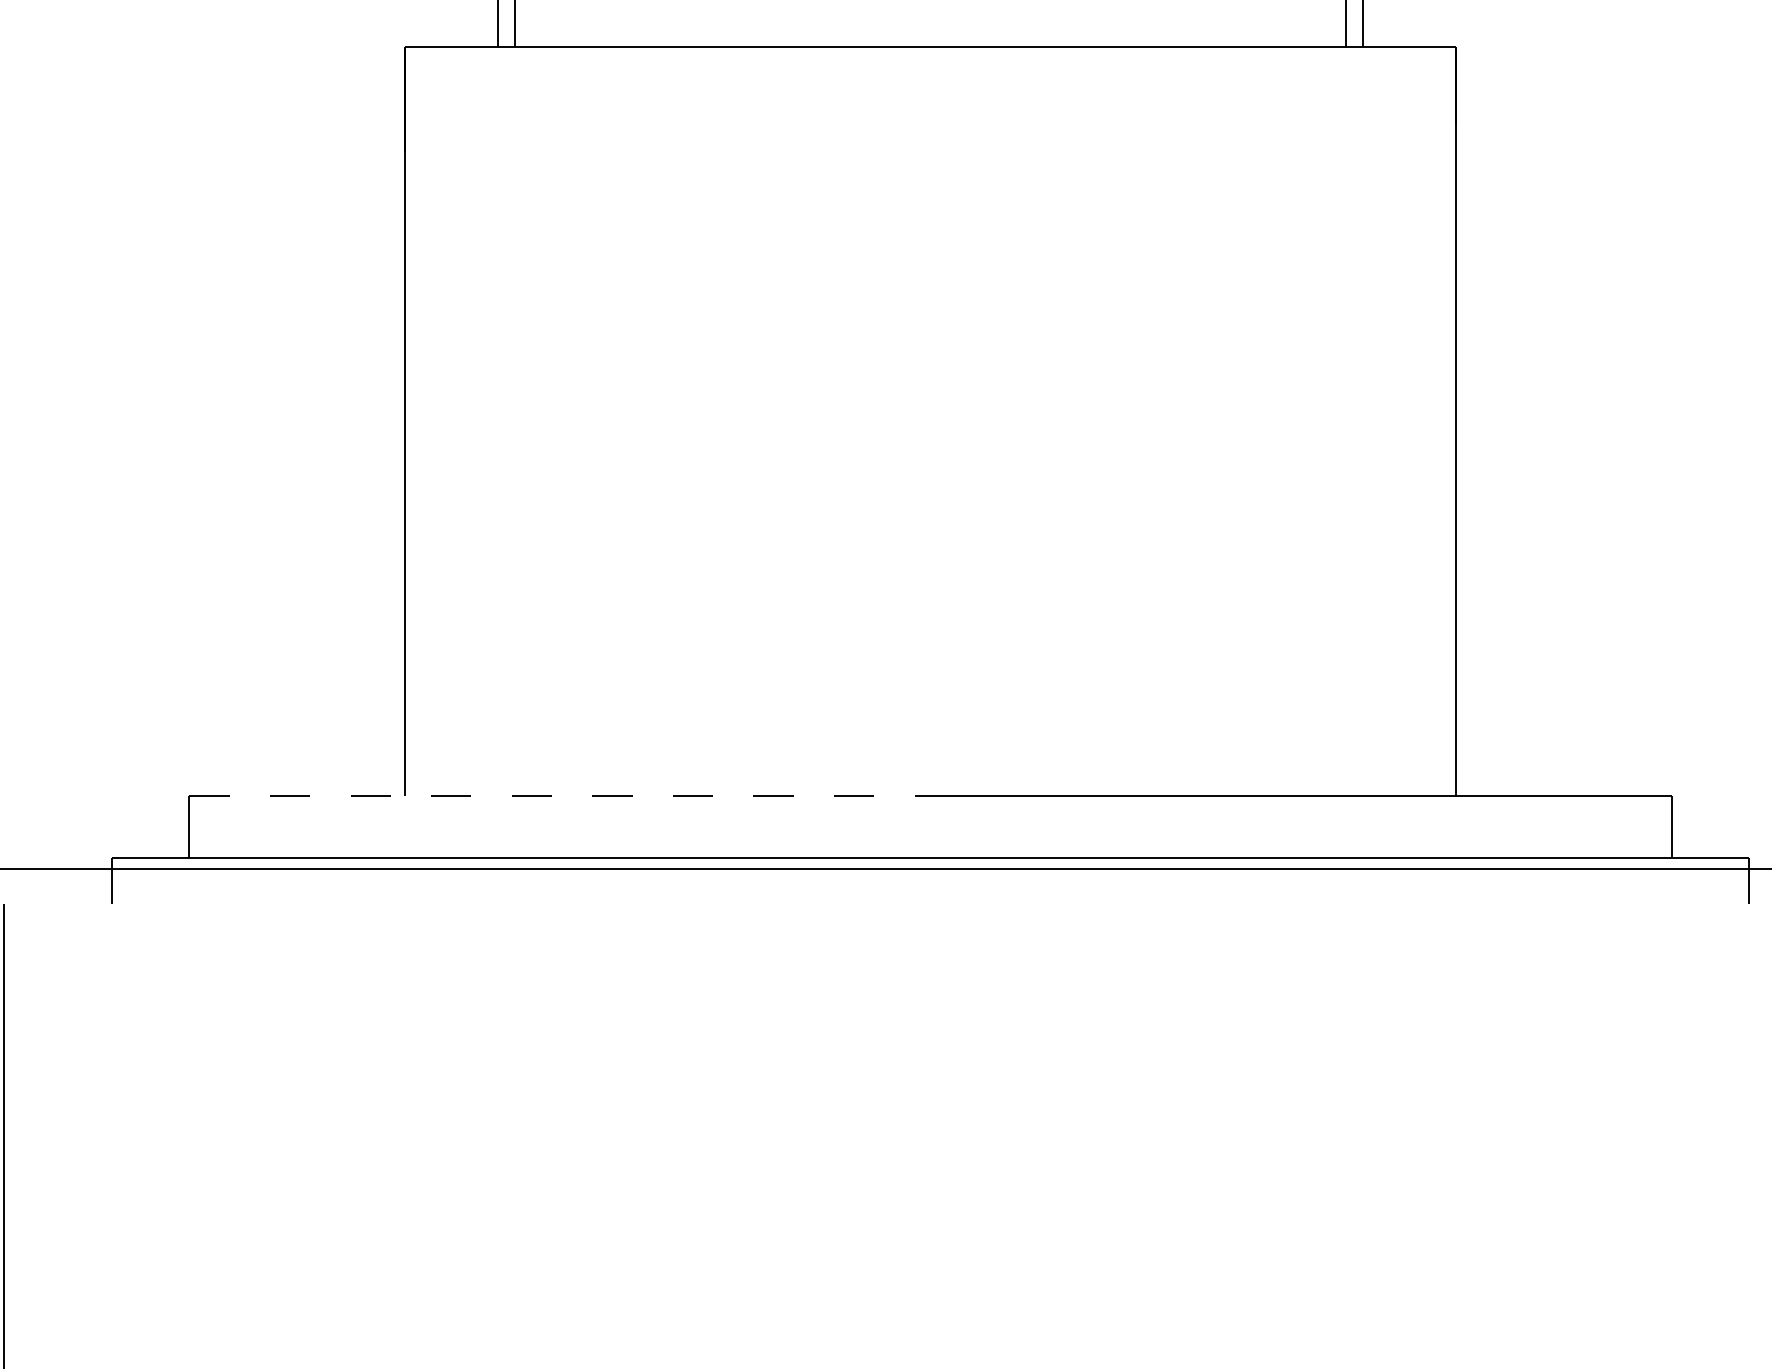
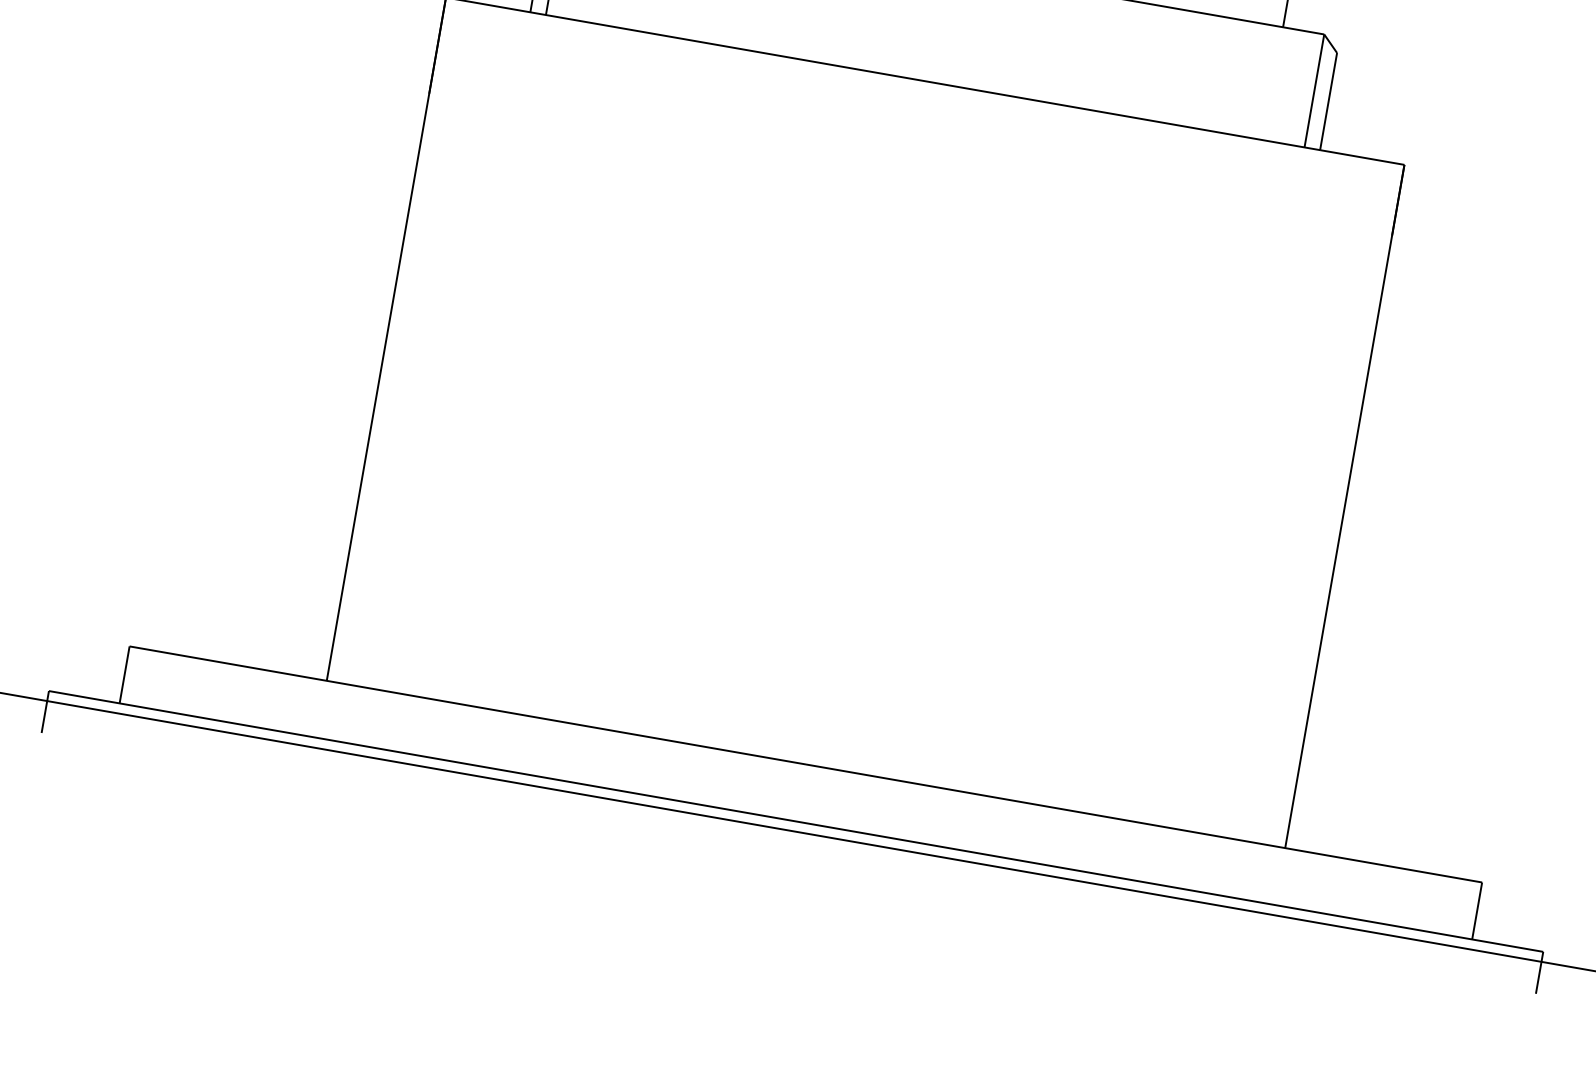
line: (559, 795) -> (467, 705), dashed -> solid

